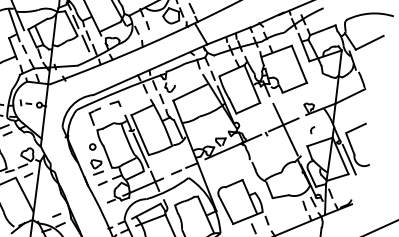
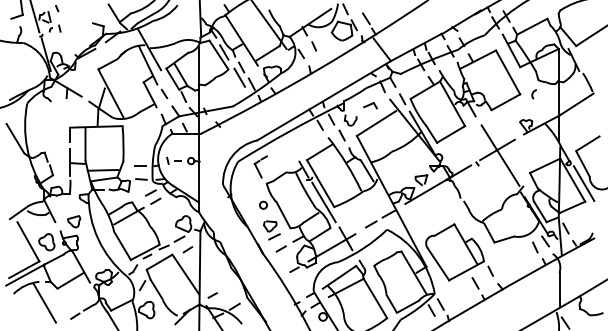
part: (115, 103) -> (370, 105), moved
arc: (312, 130) -> (533, 94), moved
line: (56, 215) -> (212, 295), moved

